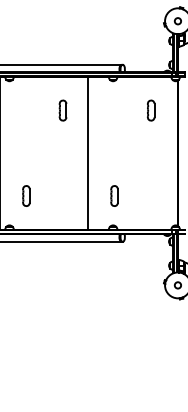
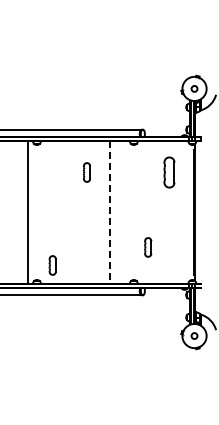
part: (151, 110) -> (169, 172), size x1.6
line: (88, 153) -> (110, 212), solid -> dashed
part: (26, 196) -> (52, 265), moved
part: (114, 196) -> (148, 247), moved

